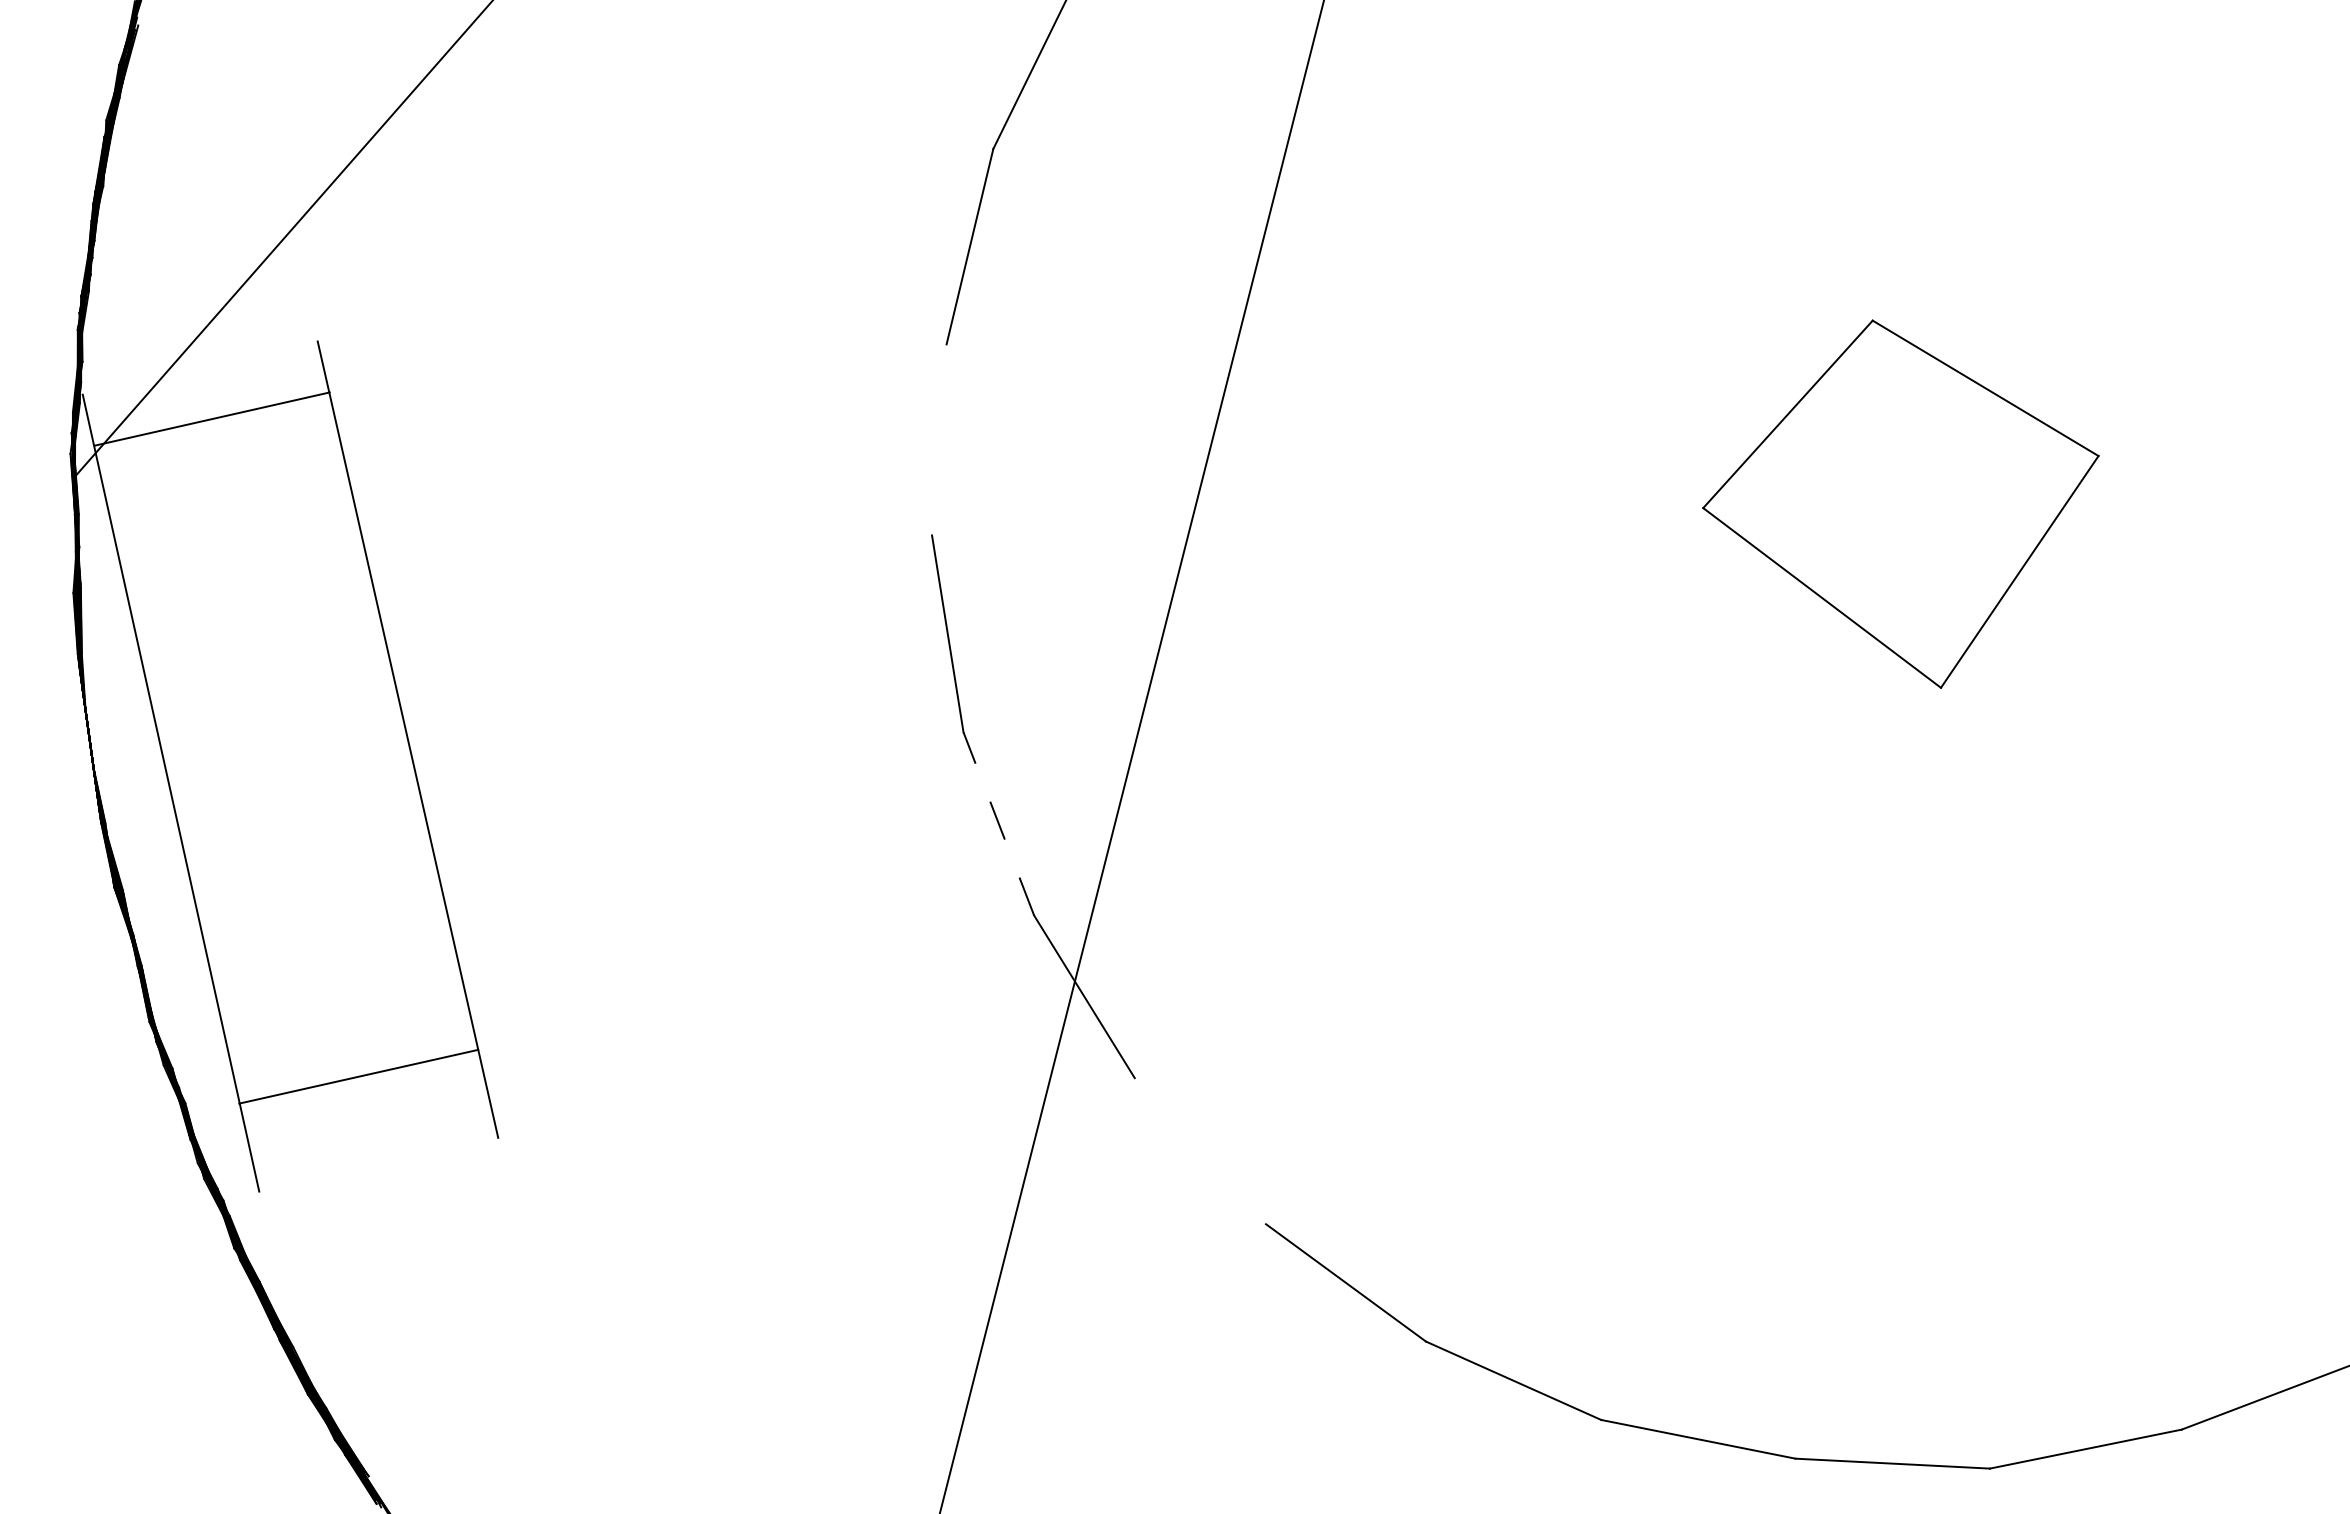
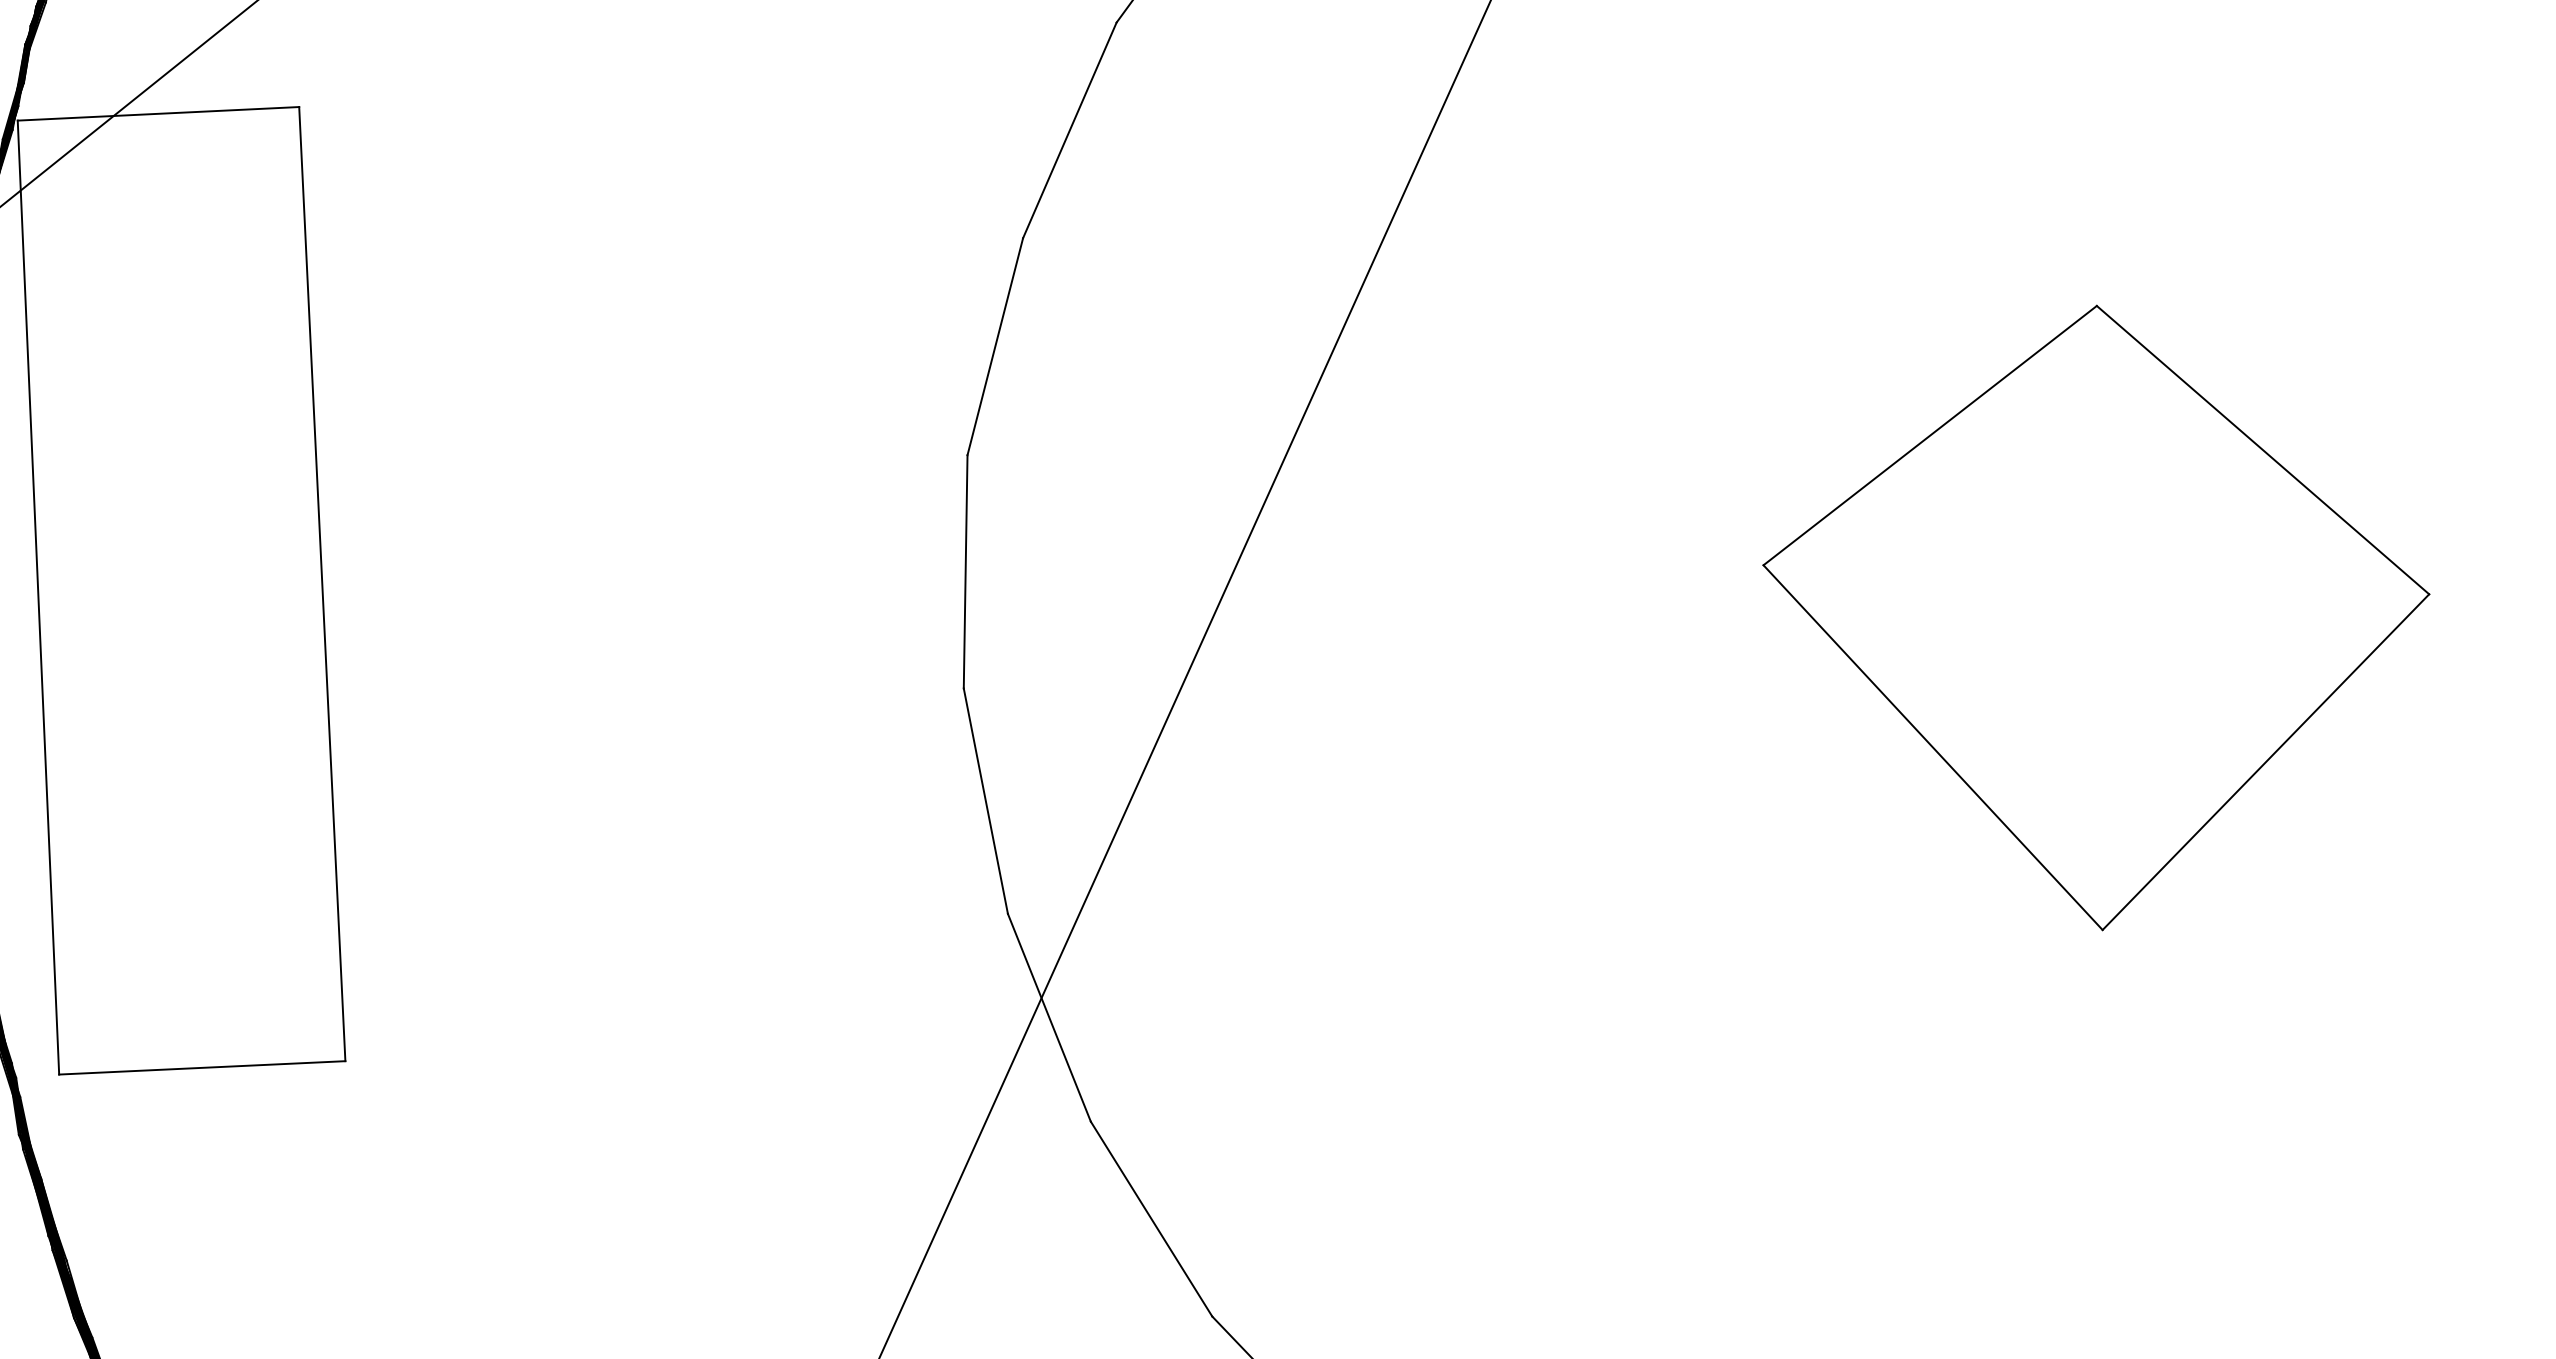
line: (211, 418) -> (157, 113), moved
line: (939, 439) -> (995, 346), added
part: (1900, 503) -> (2089, 615), size x1.43
line: (998, 823) -> (985, 800), dashed -> solid
line: (358, 1076) -> (202, 1067), moved
line: (1199, 1151) -> (1150, 1219), added

